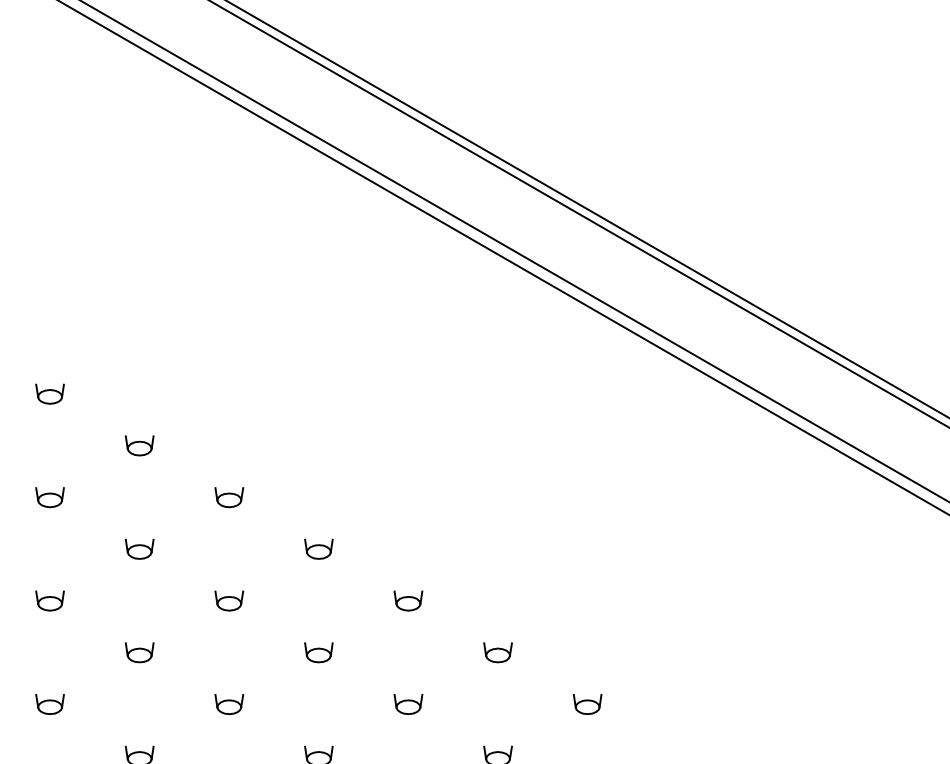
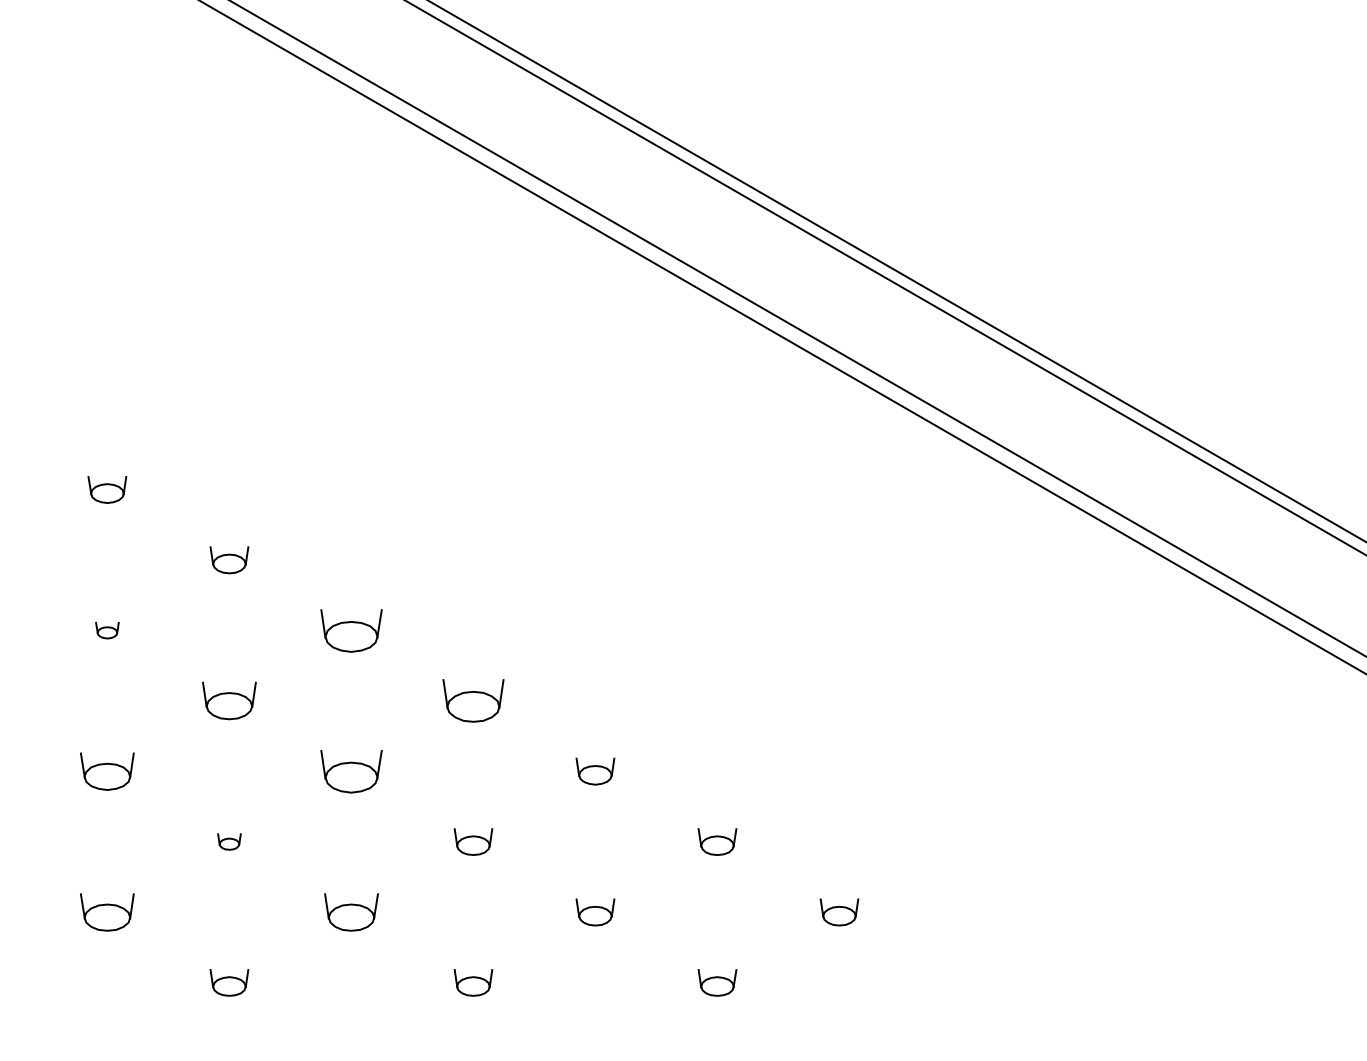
part: (50, 497) -> (107, 630), size x0.6
part: (229, 497) -> (351, 630), size x1.6
part: (139, 549) -> (229, 701), size x1.4
part: (318, 549) -> (473, 701), size x1.6
part: (50, 600) -> (107, 771), size x1.4
part: (229, 600) -> (351, 771), size x1.6
part: (139, 652) -> (229, 841), size x0.6
part: (50, 704) -> (107, 912), size x1.4
part: (229, 704) -> (351, 912), size x1.4

